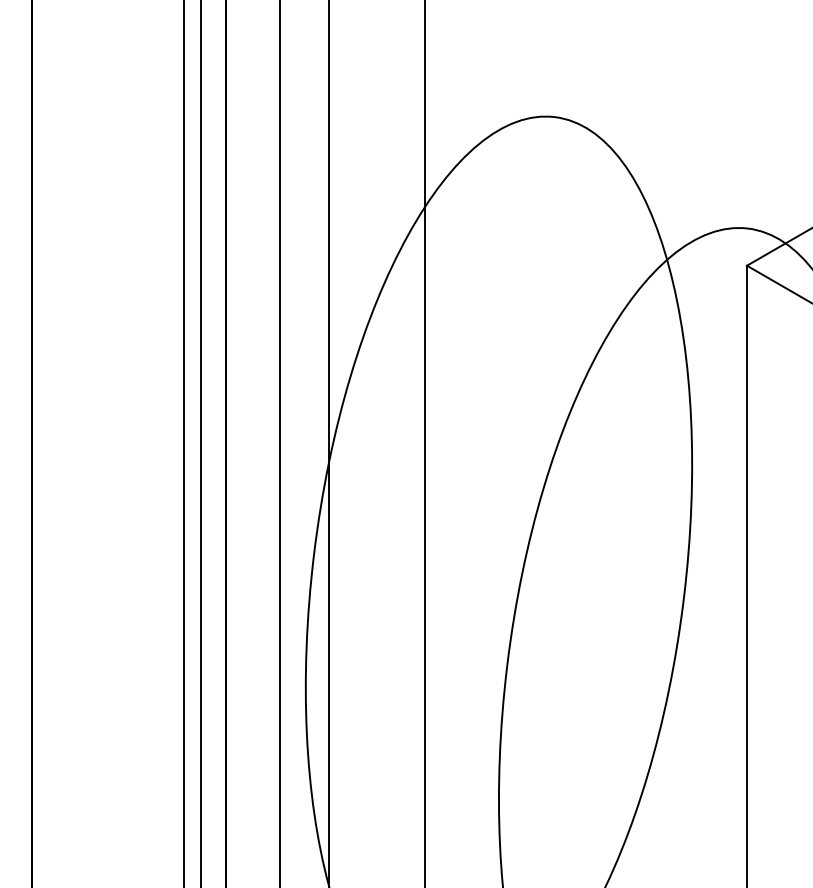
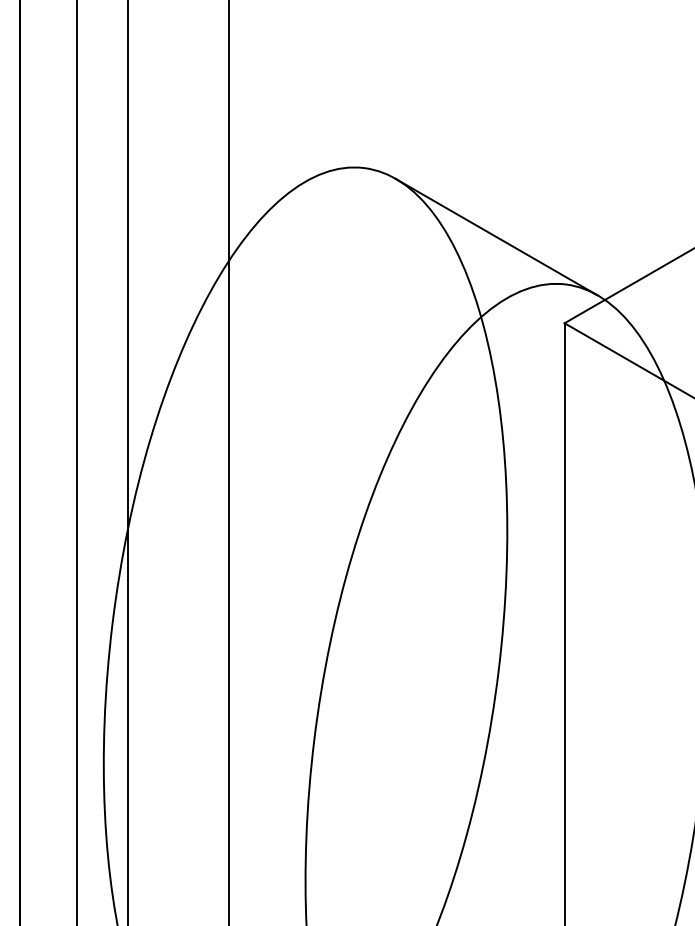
line: (681, 182) -> (496, 236), added

